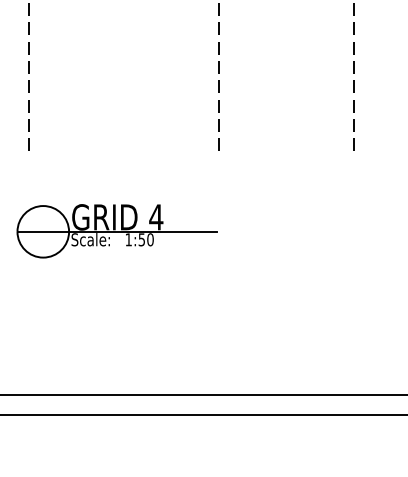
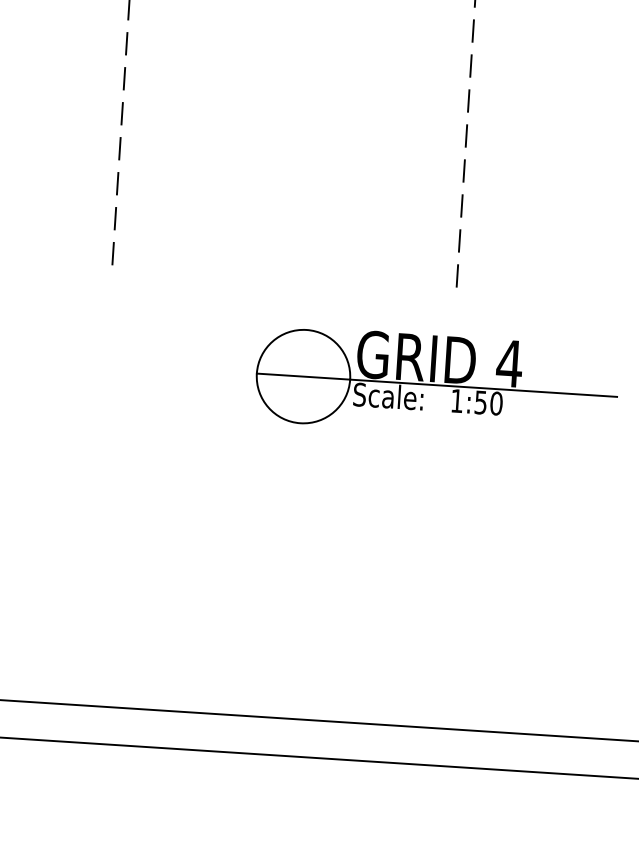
part: (116, 231) -> (435, 384), moved

